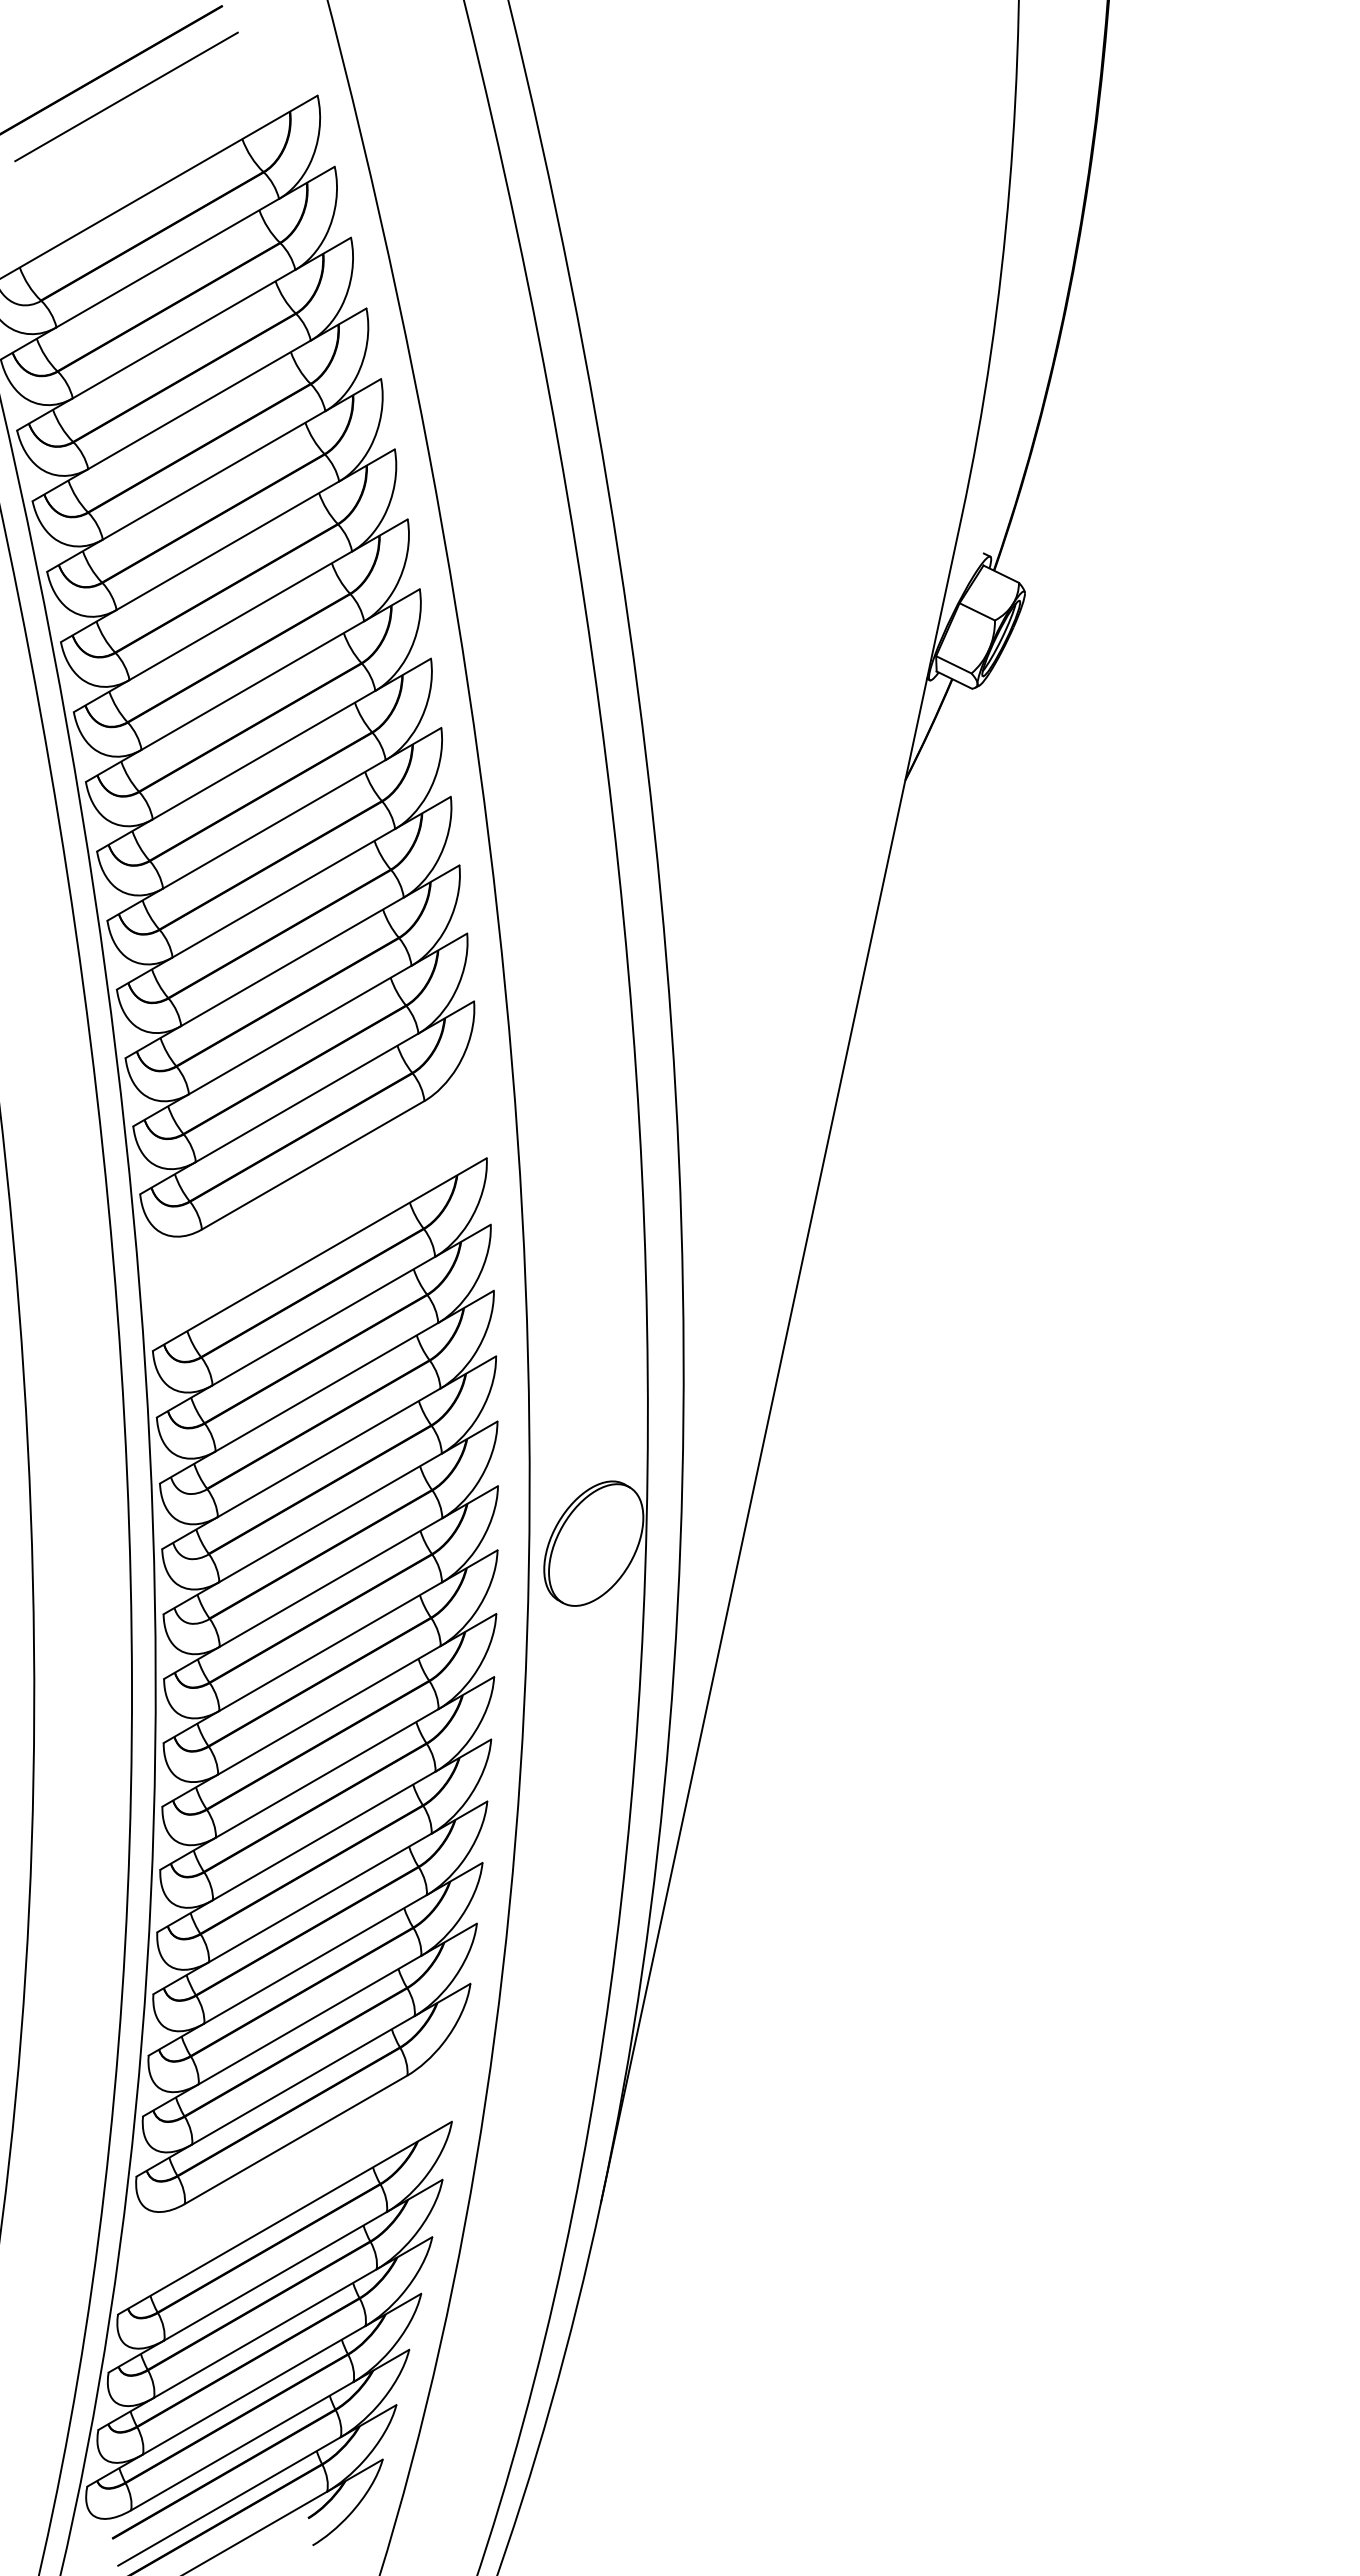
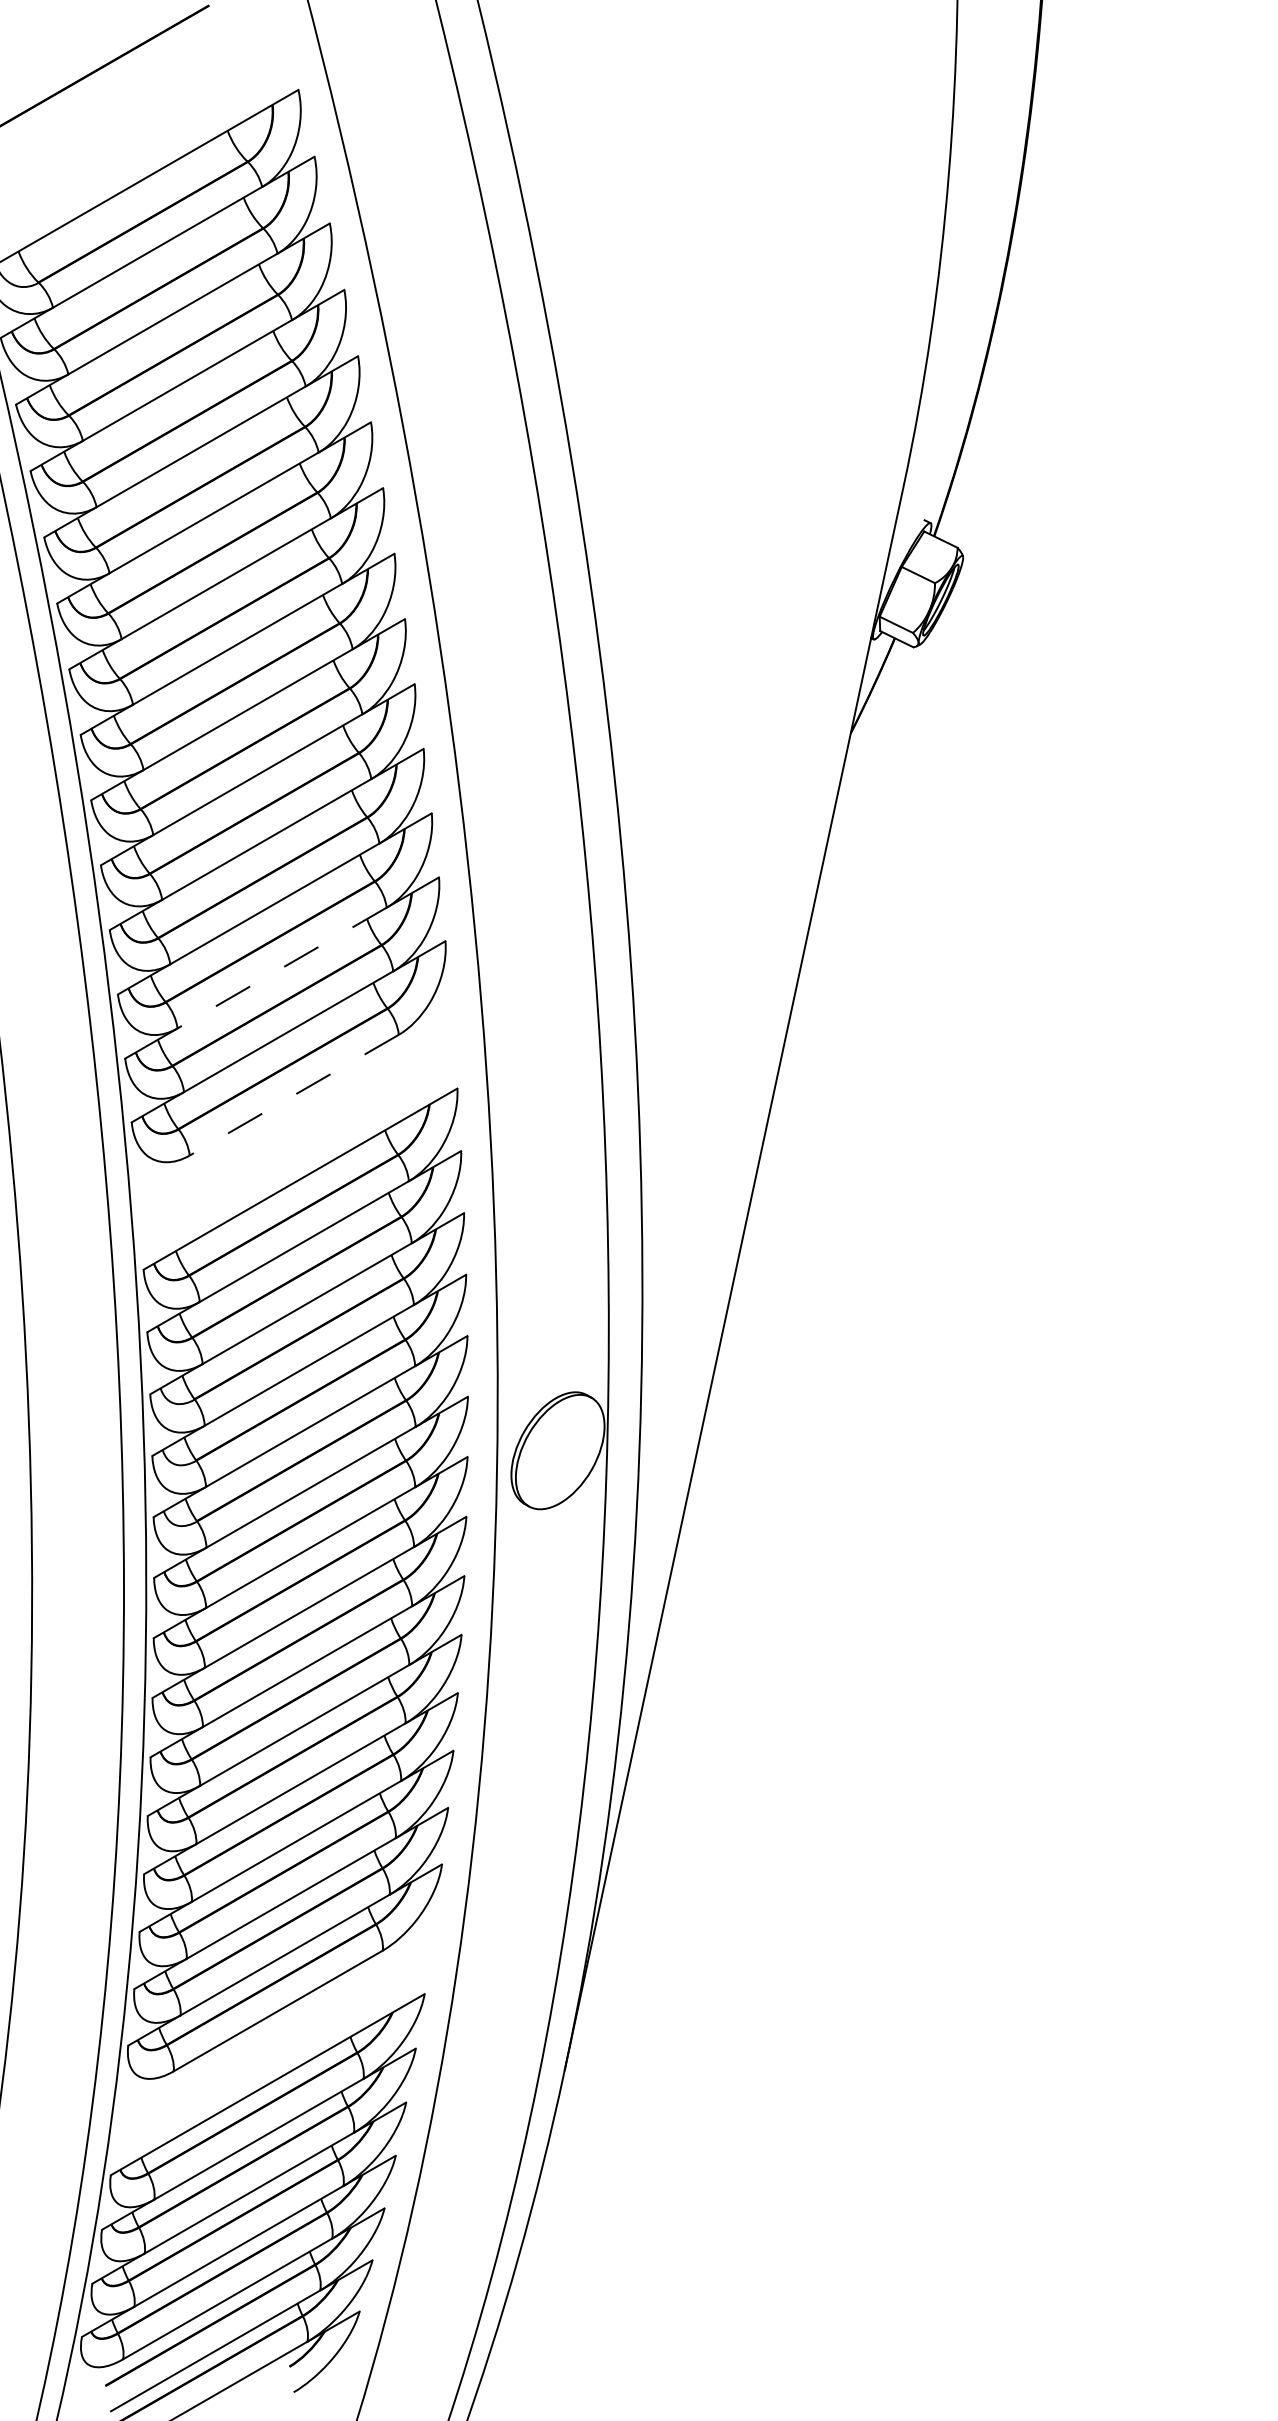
line: (126, 96) -> (118, 90), removed
line: (299, 1030) -> (281, 968), solid -> dashed
line: (312, 1165) -> (293, 1095), solid -> dashed

